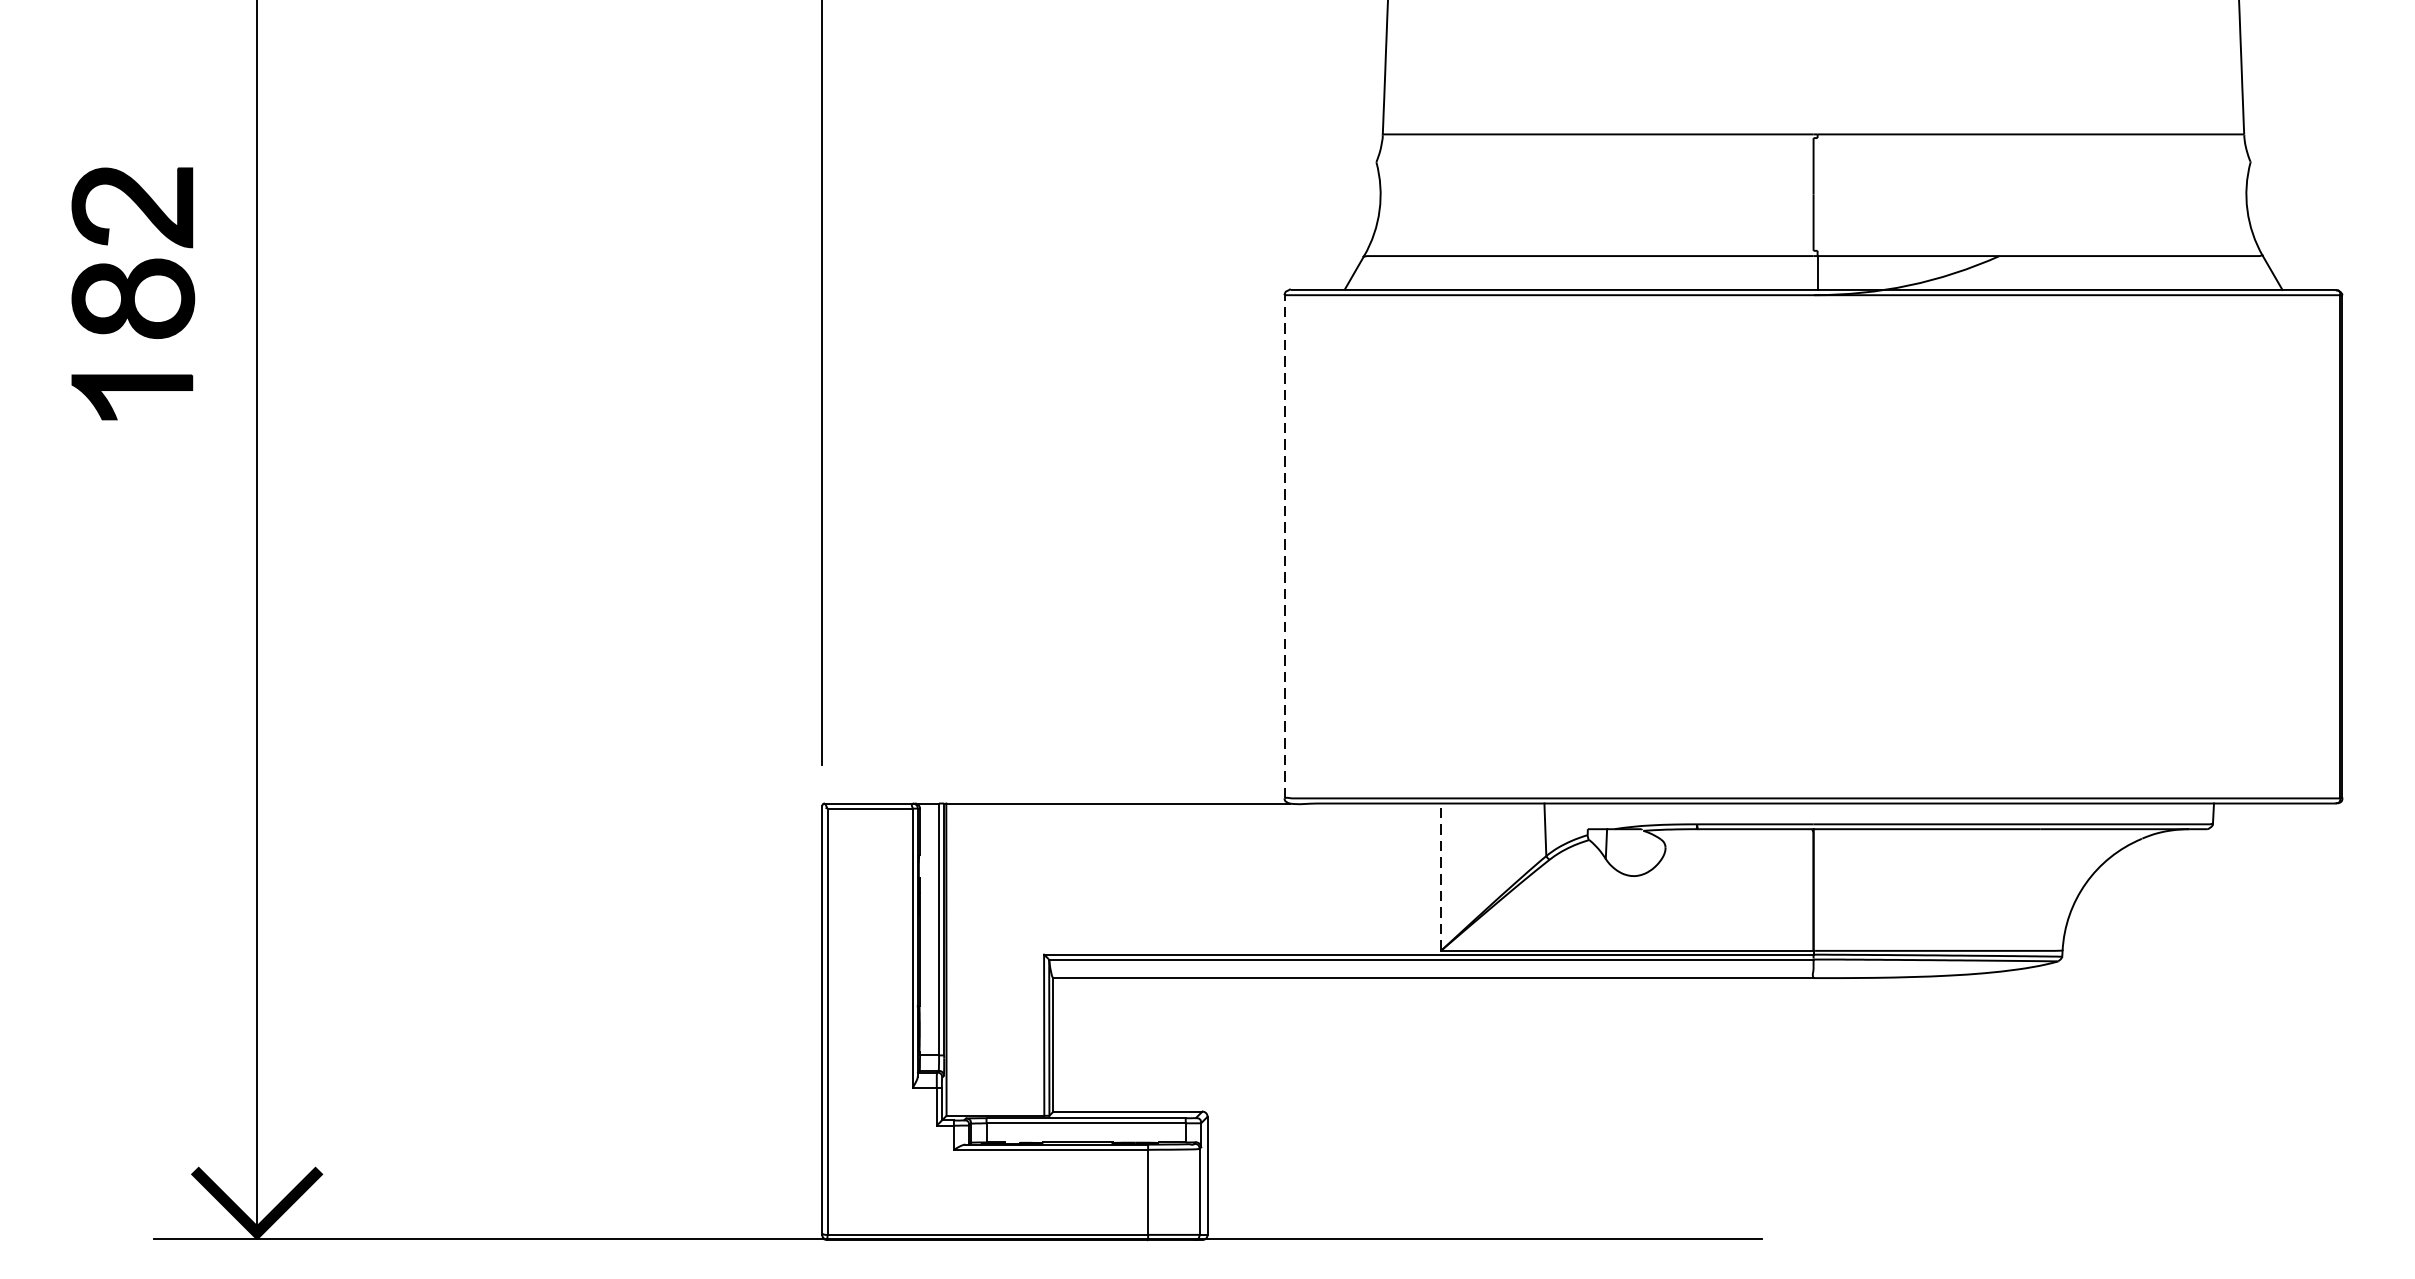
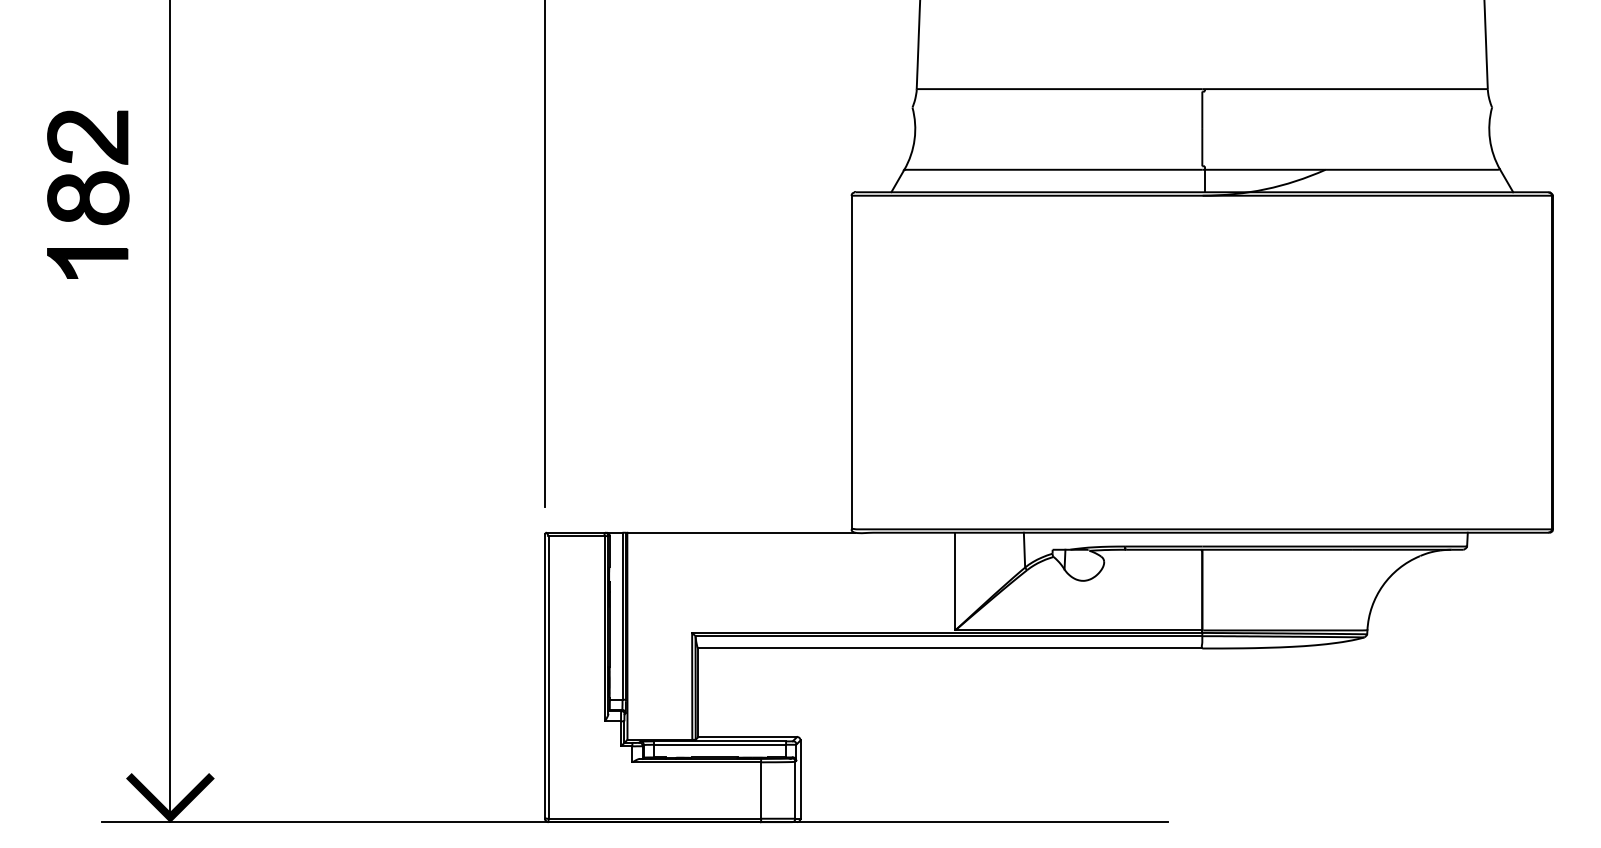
line: (1284, 546) -> (851, 362), dashed -> solid
line: (1441, 877) -> (955, 581), dashed -> solid

